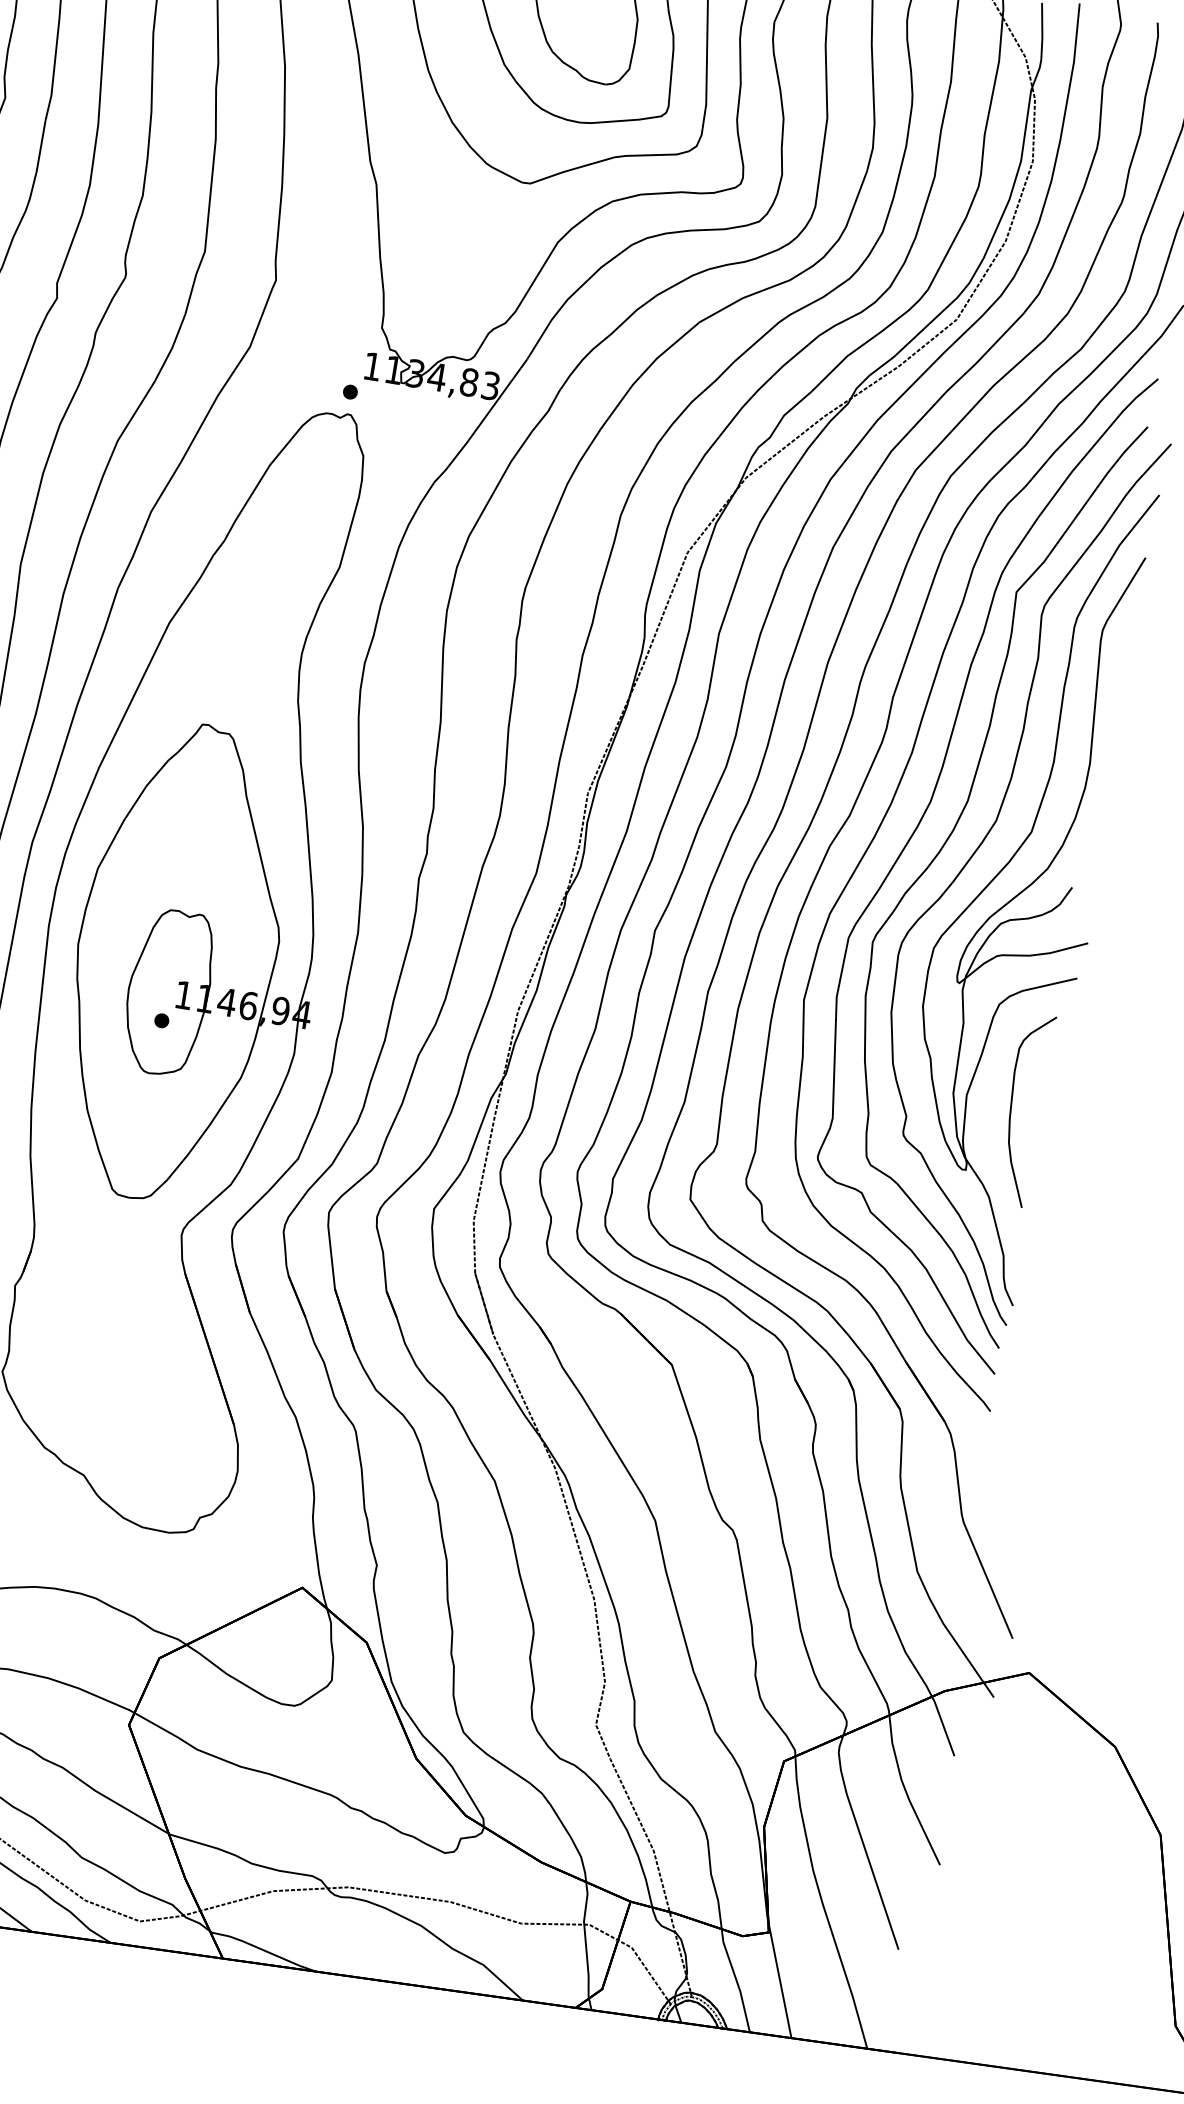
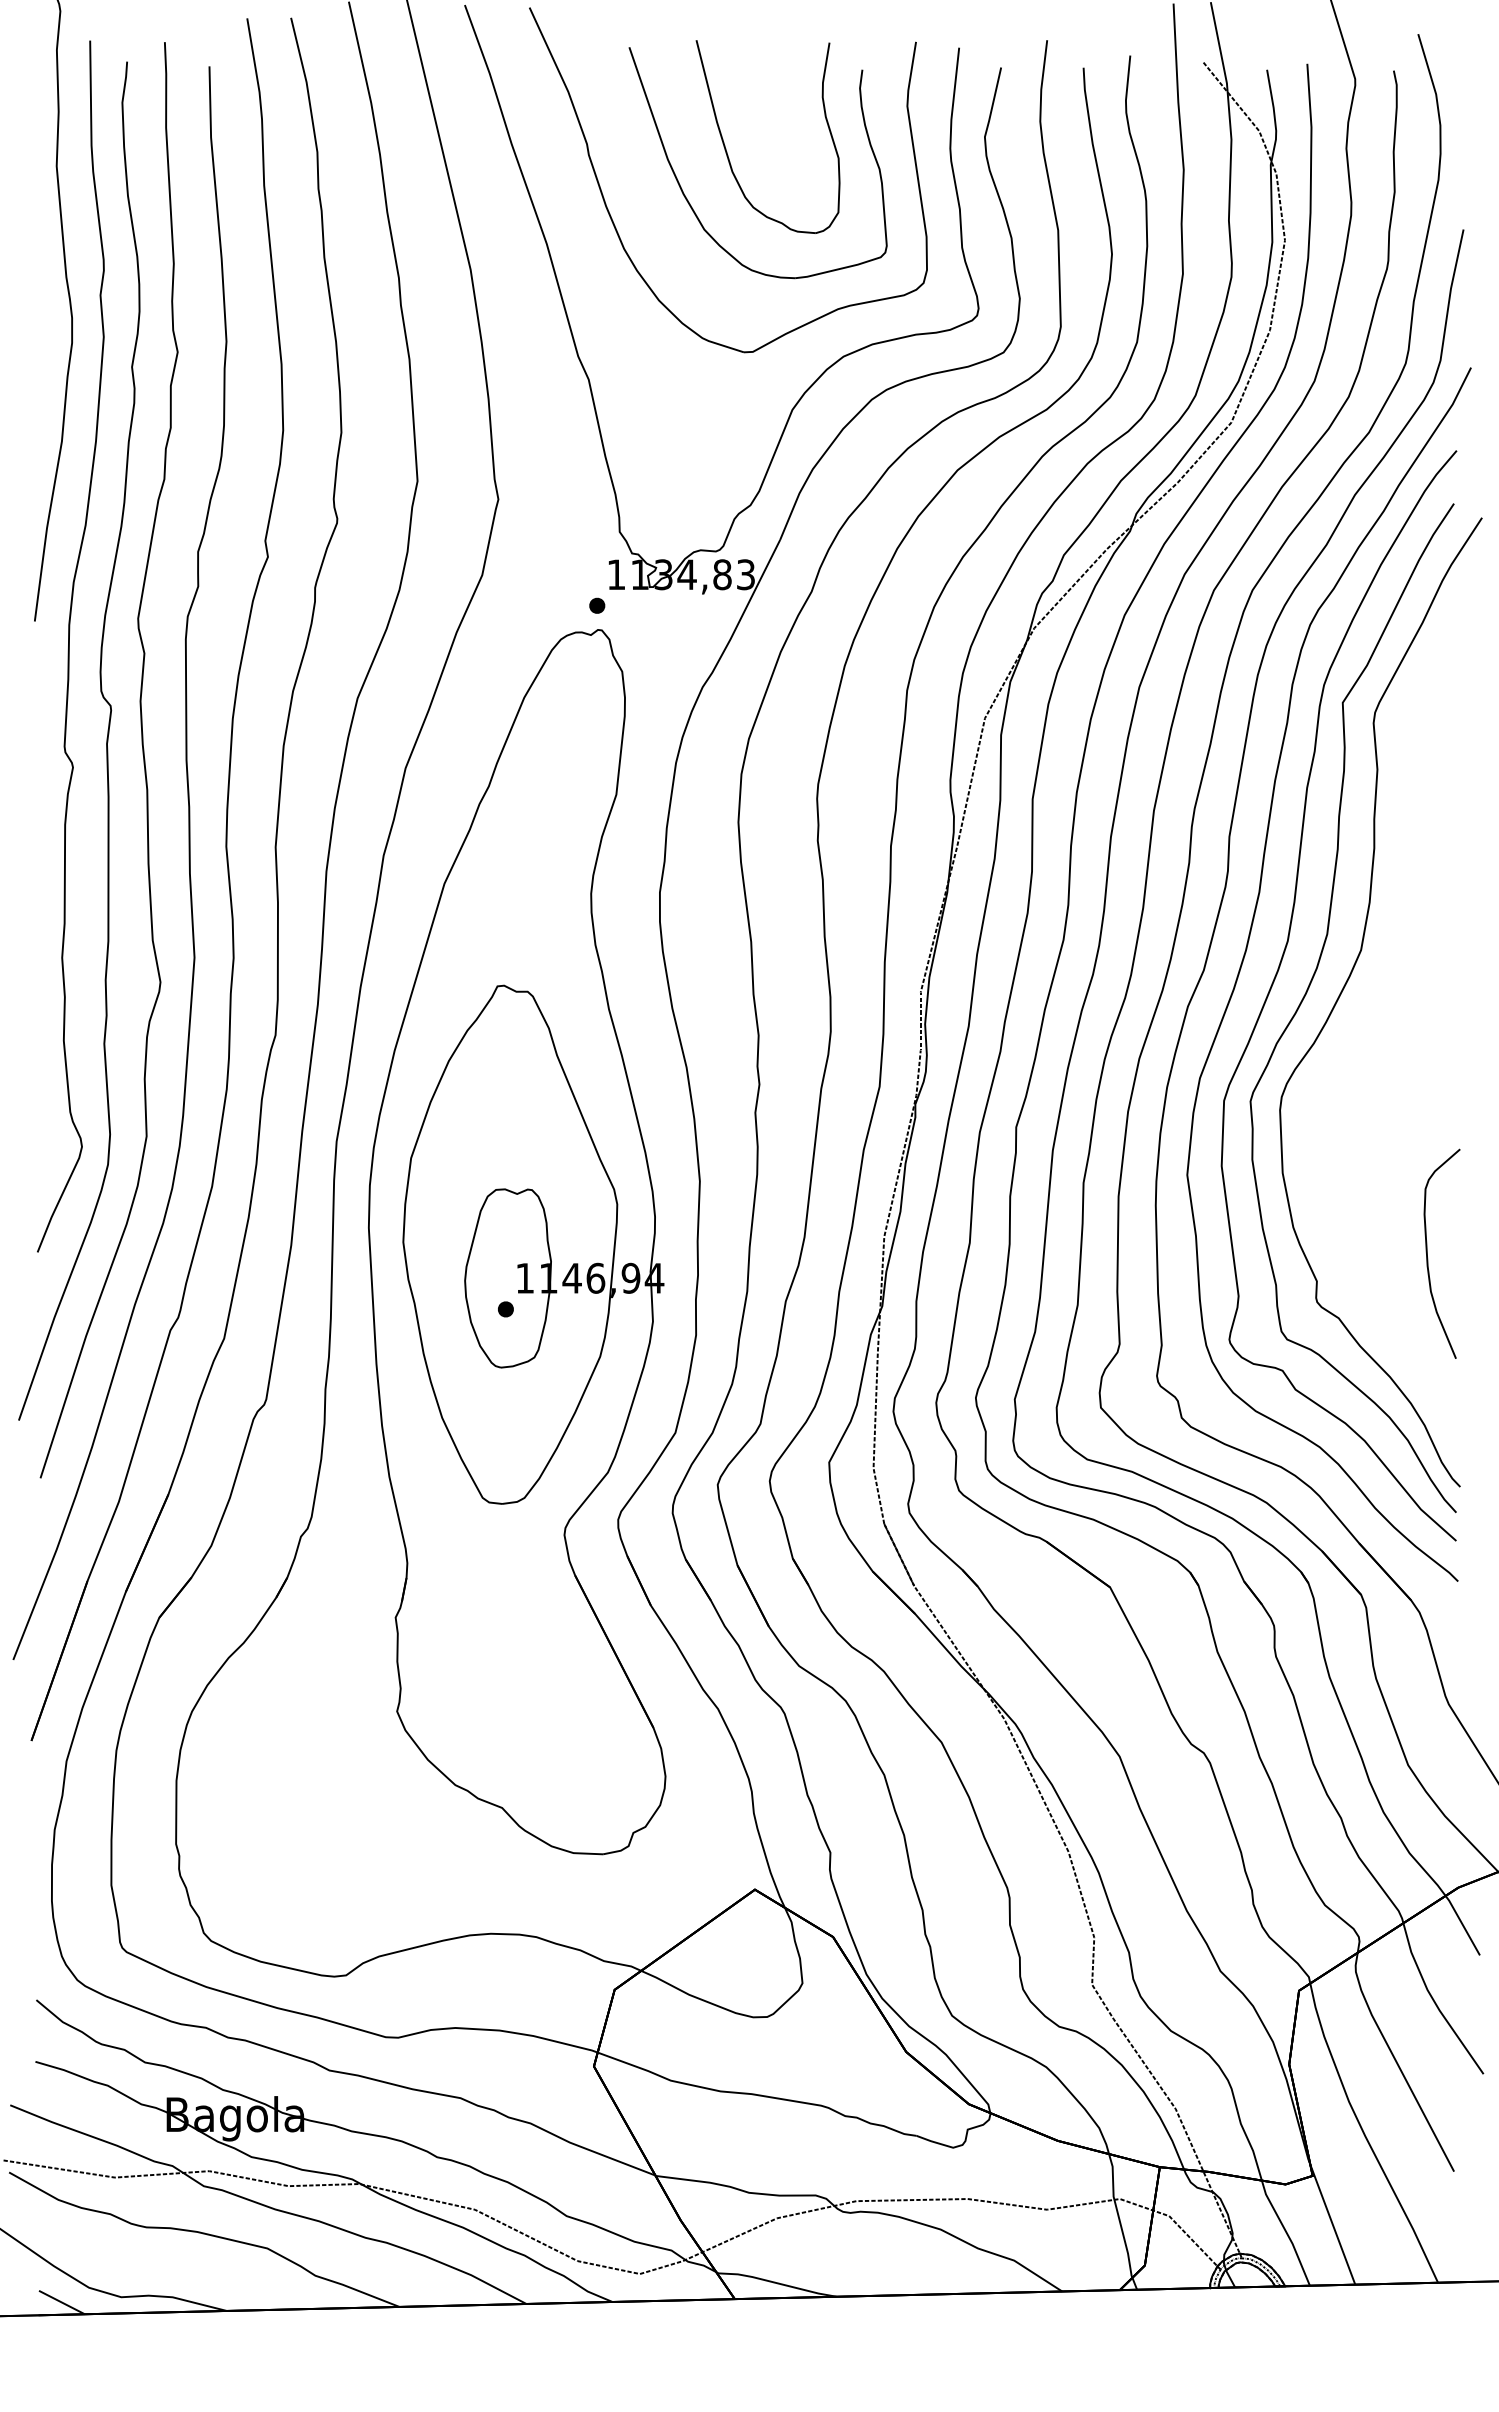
part: (1018, 889) -> (1396, 1019), removed

